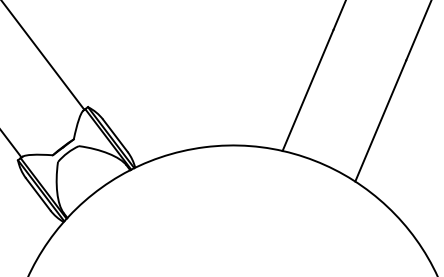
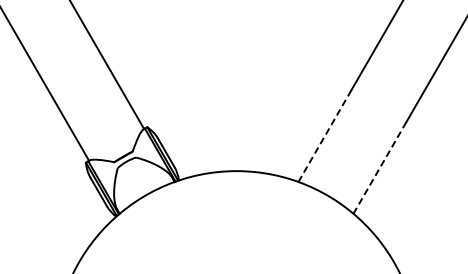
line: (307, 90) -> (324, 136), solid -> dashed
line: (380, 120) -> (379, 167), solid -> dashed

